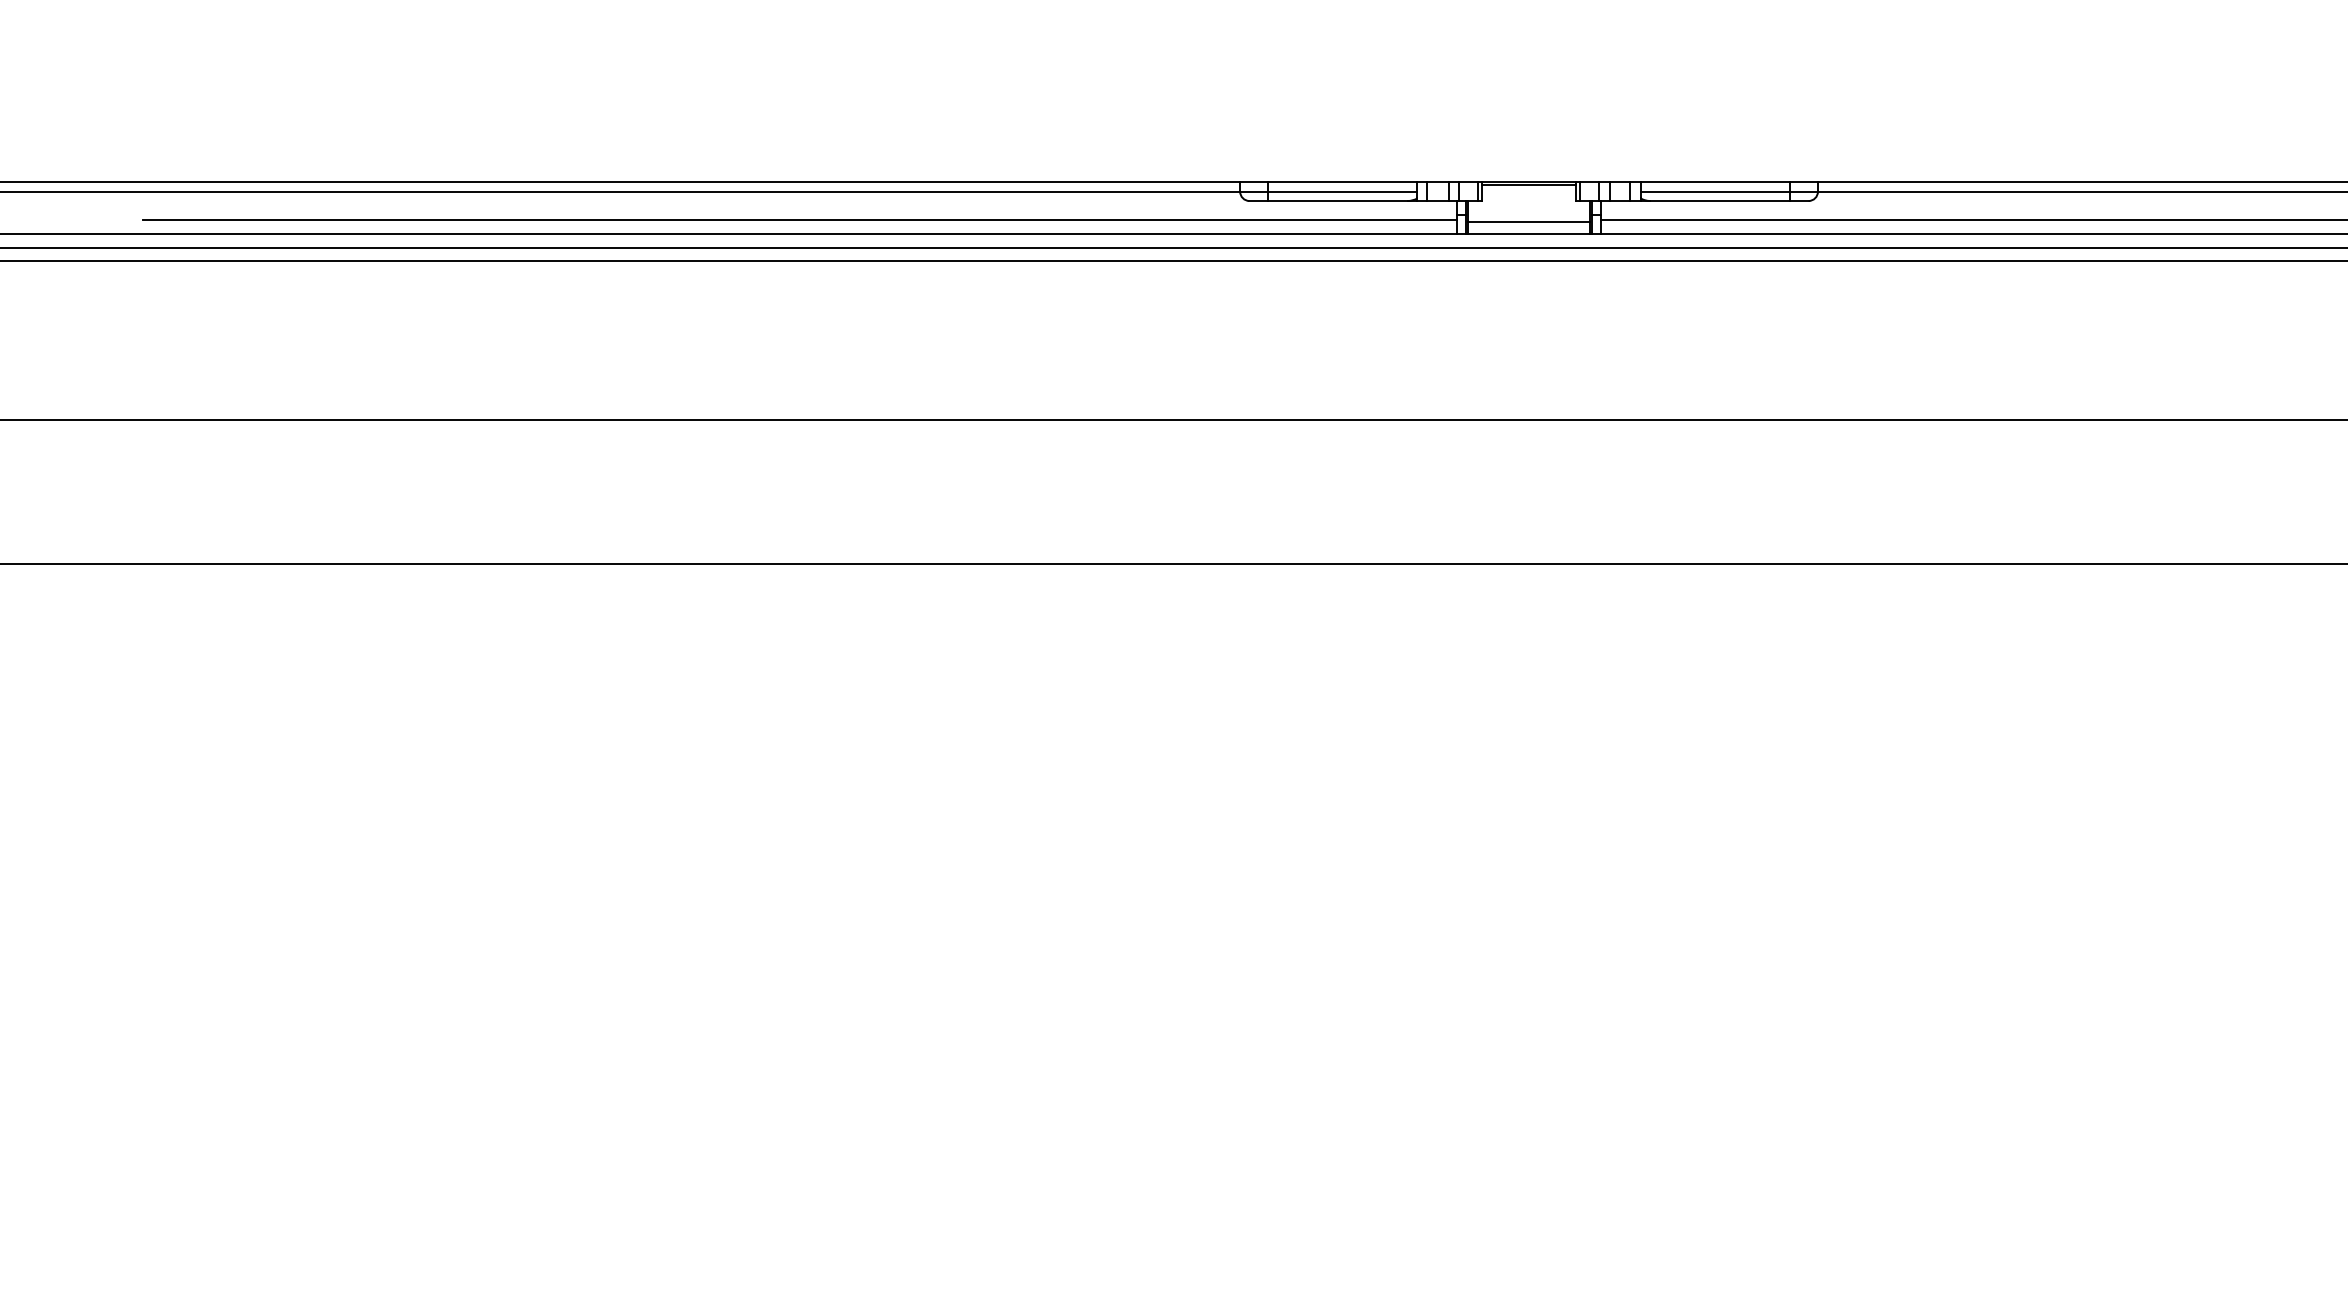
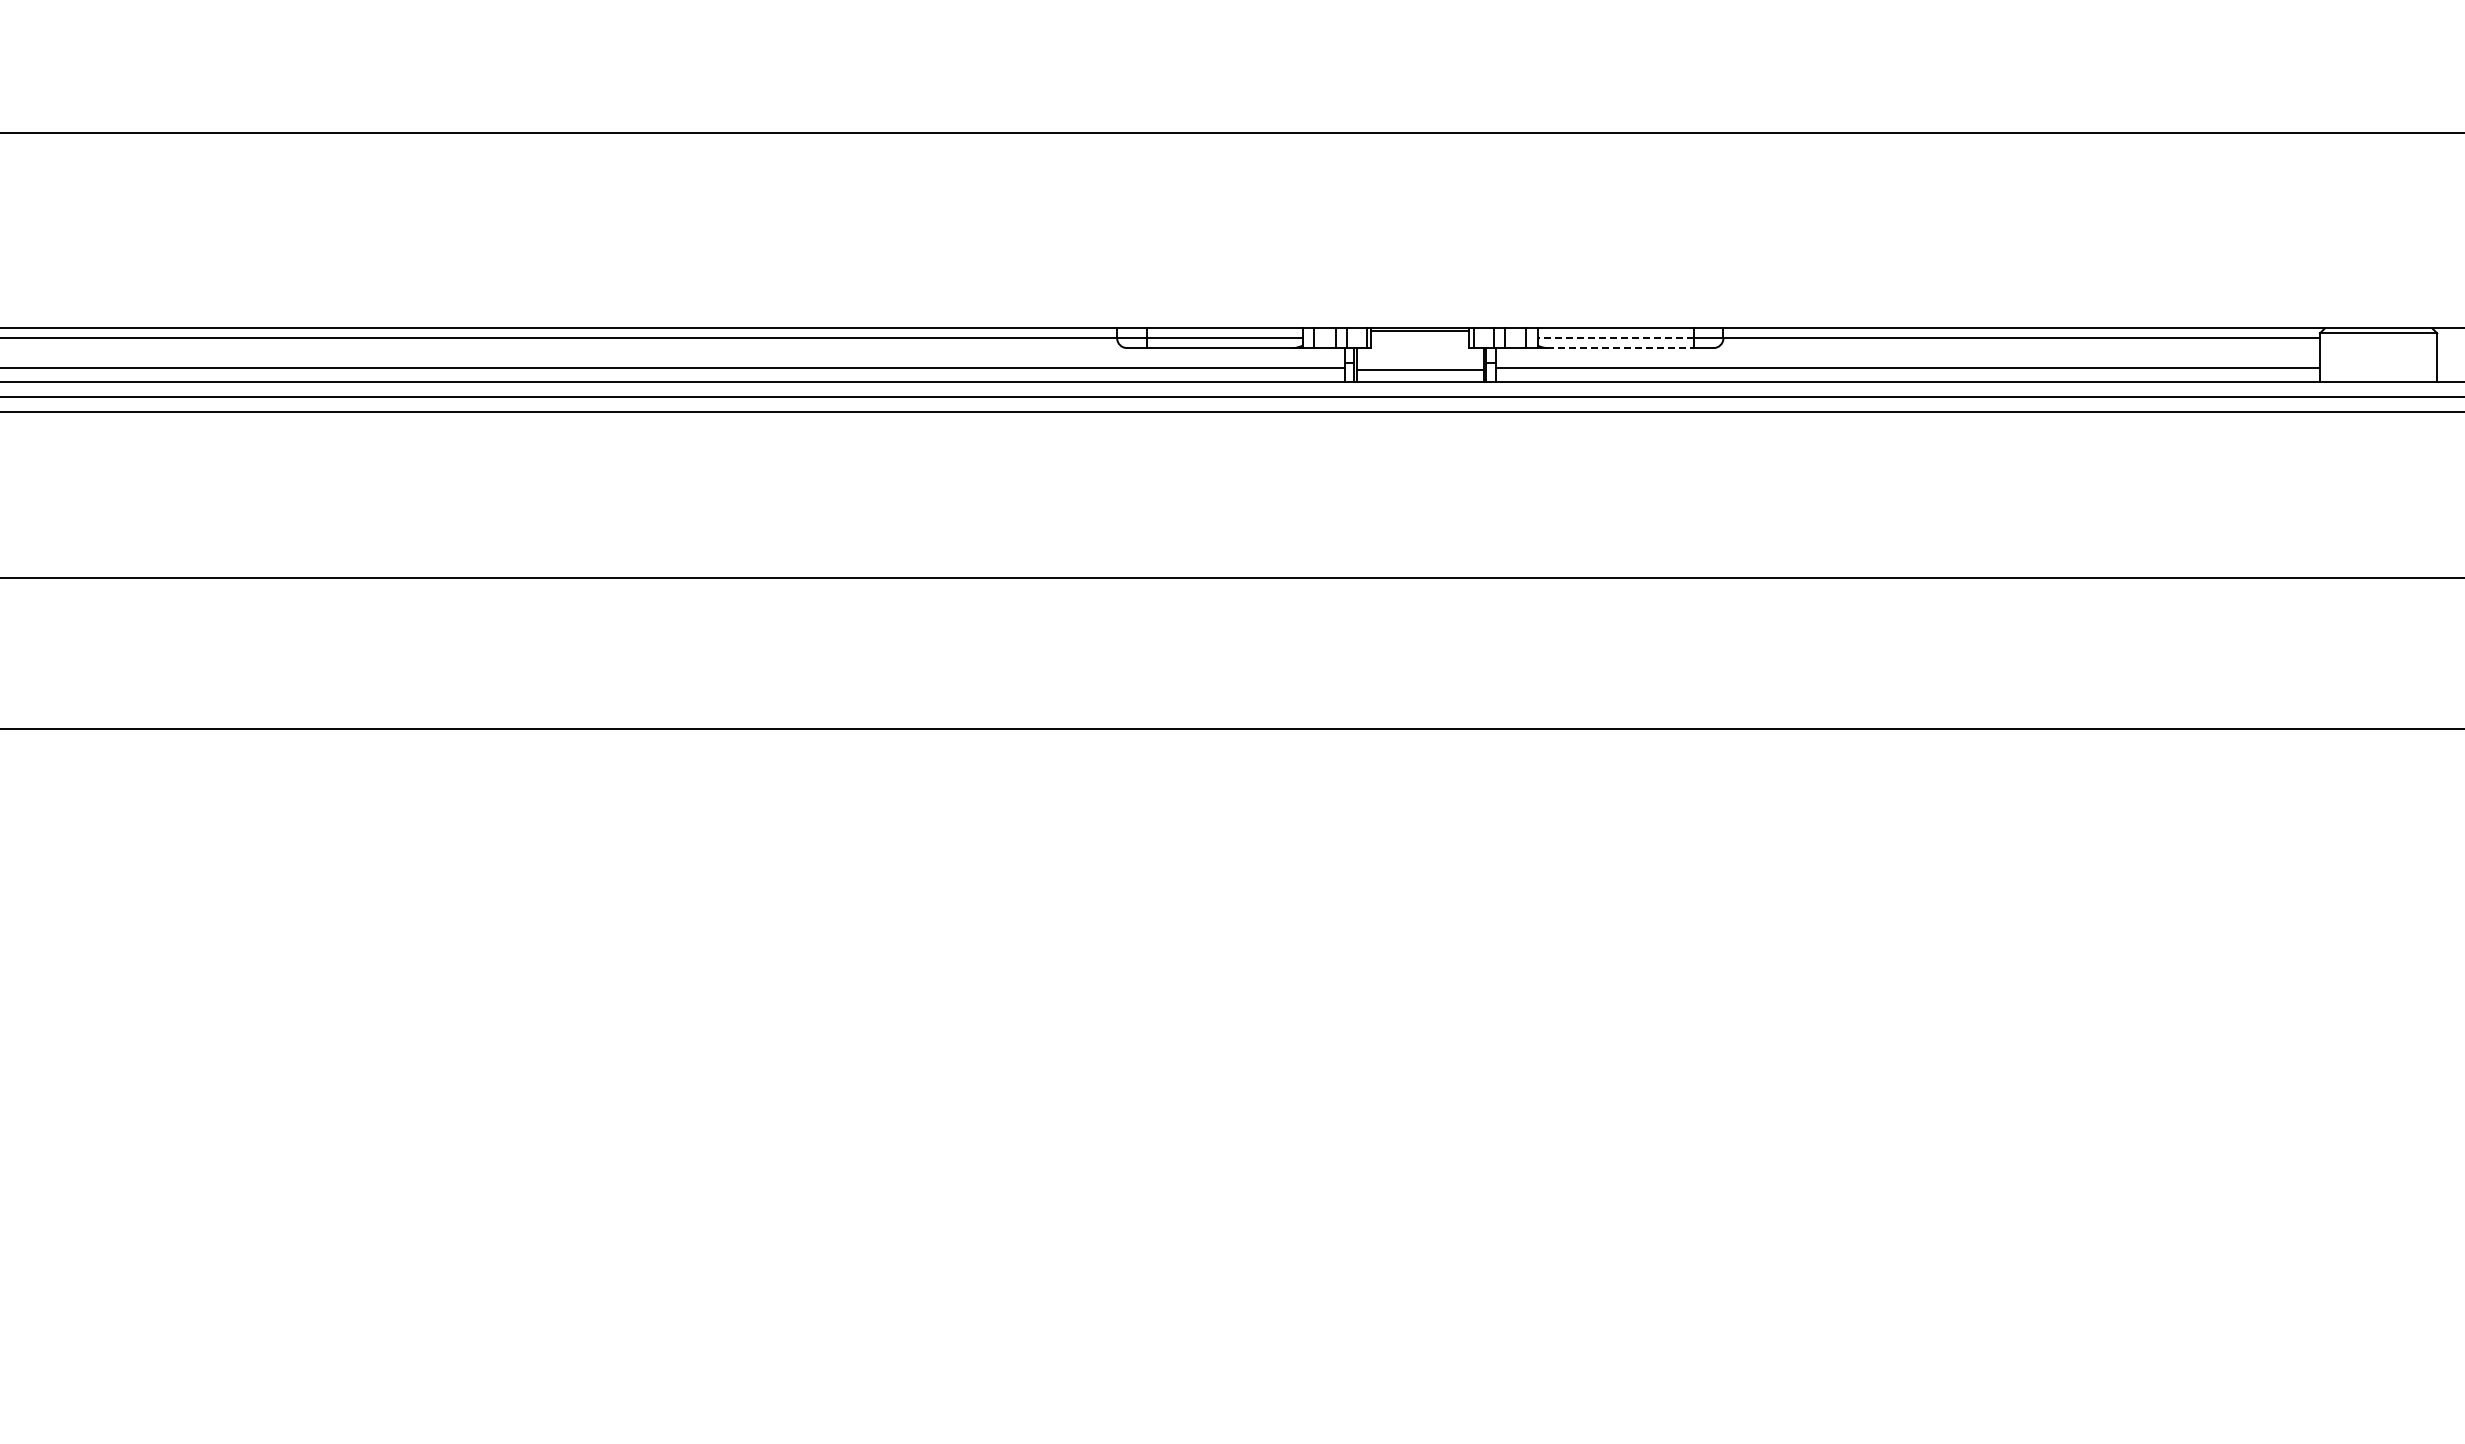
line: (1715, 191) -> (1615, 338), solid -> dashed
line: (1720, 201) -> (1621, 348), solid -> dashed

